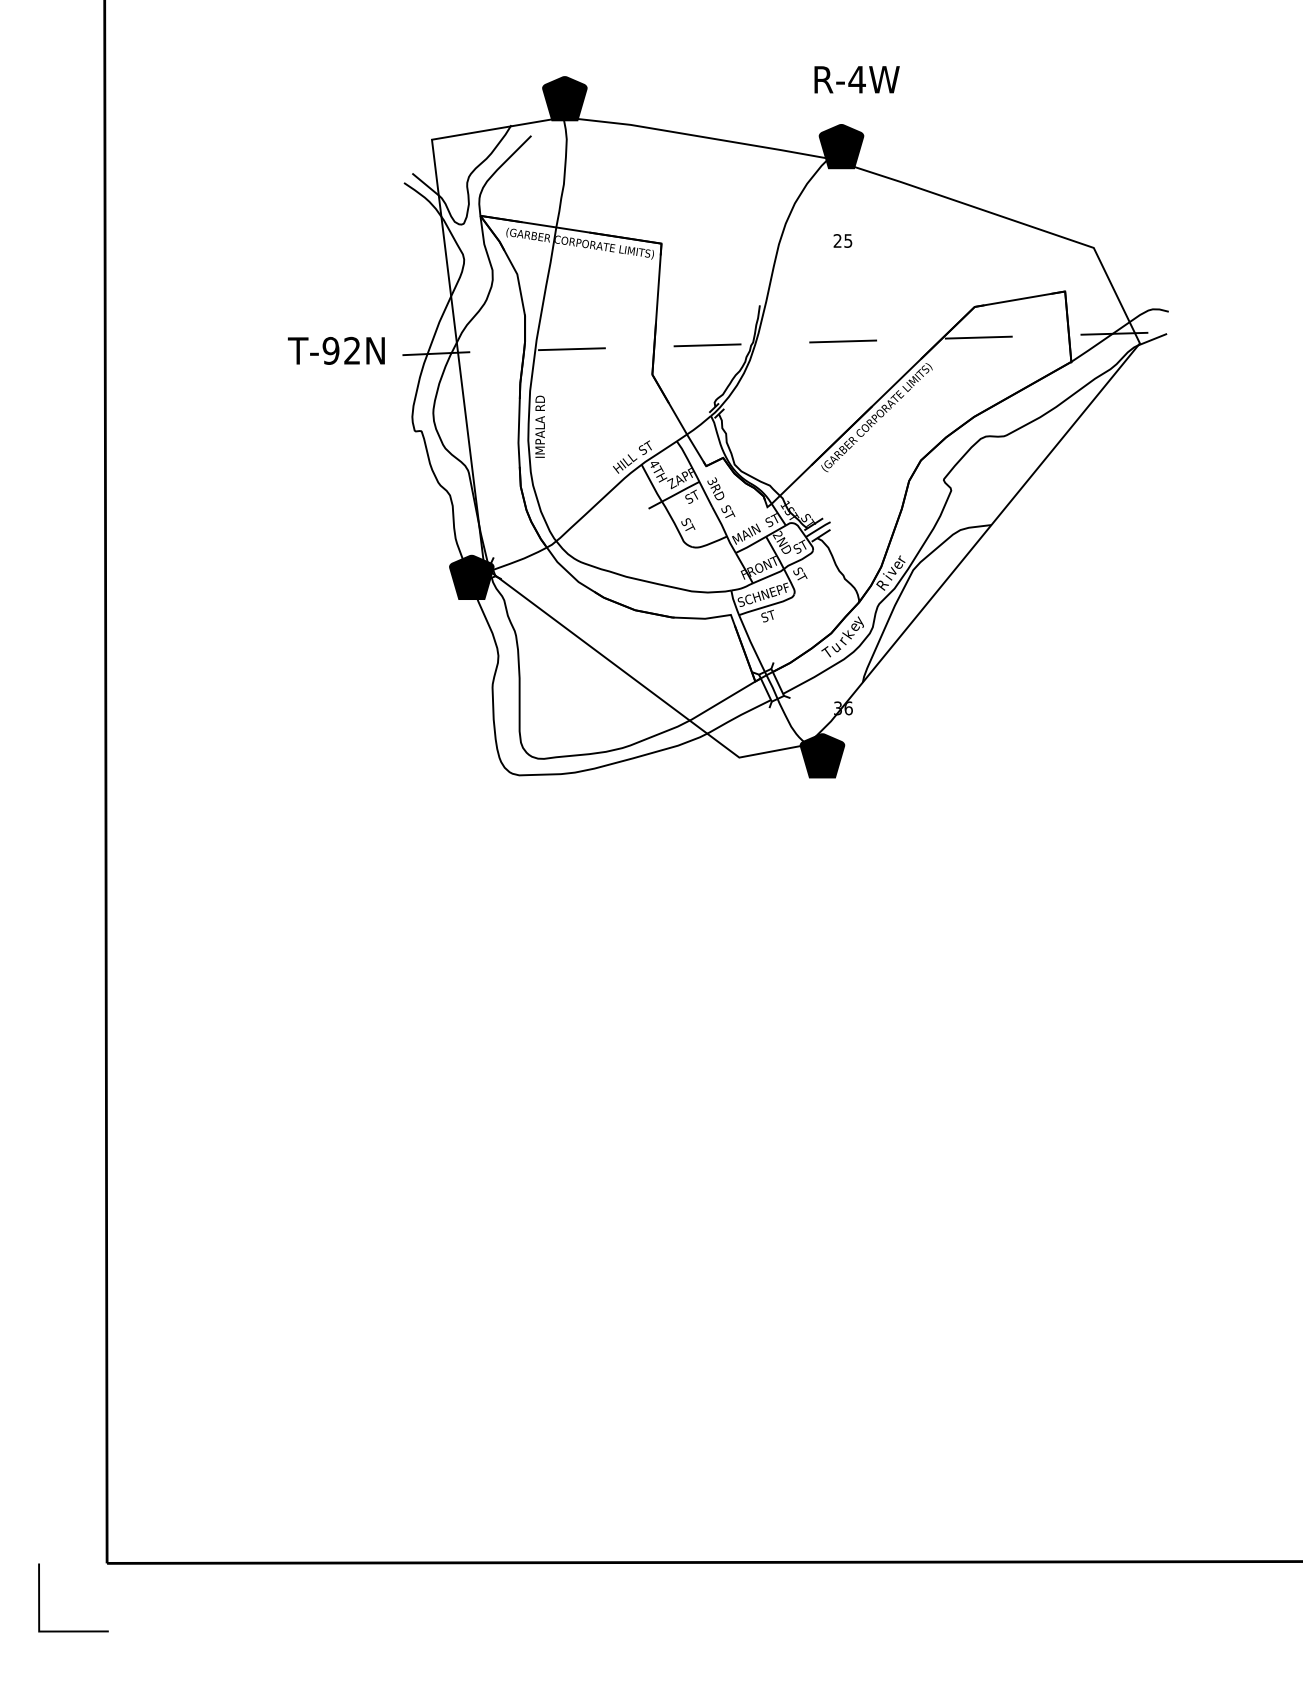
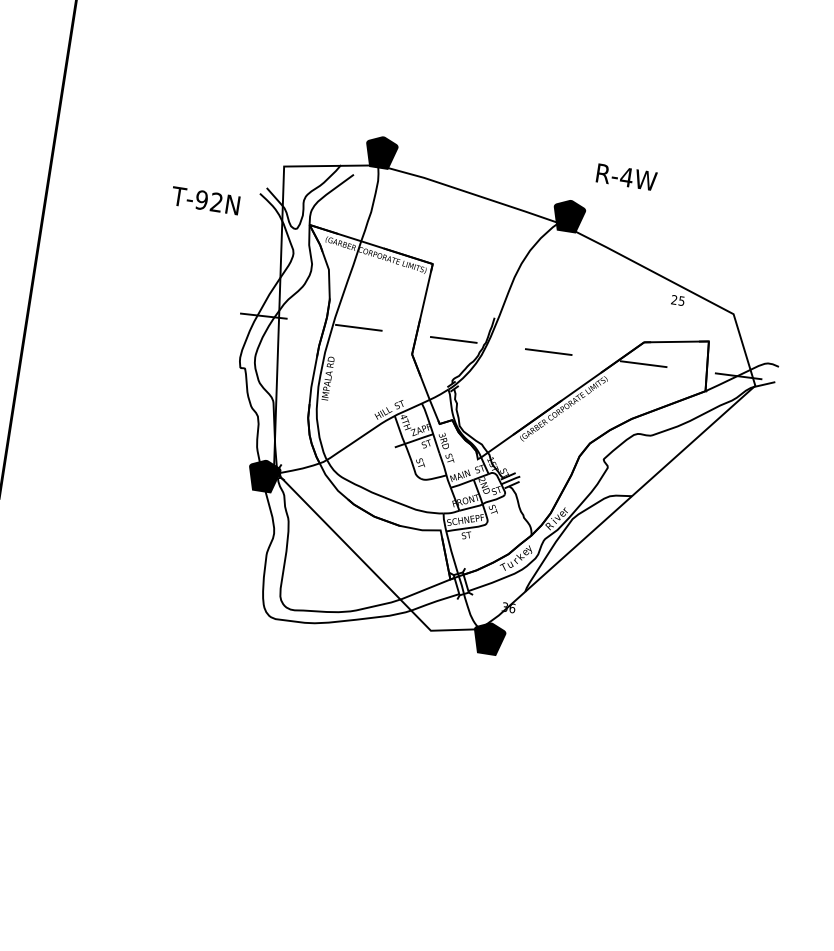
text: (856, 79) -> (626, 177), moved
text: (842, 240) -> (677, 300), moved
text: (336, 350) -> (205, 200), moved

